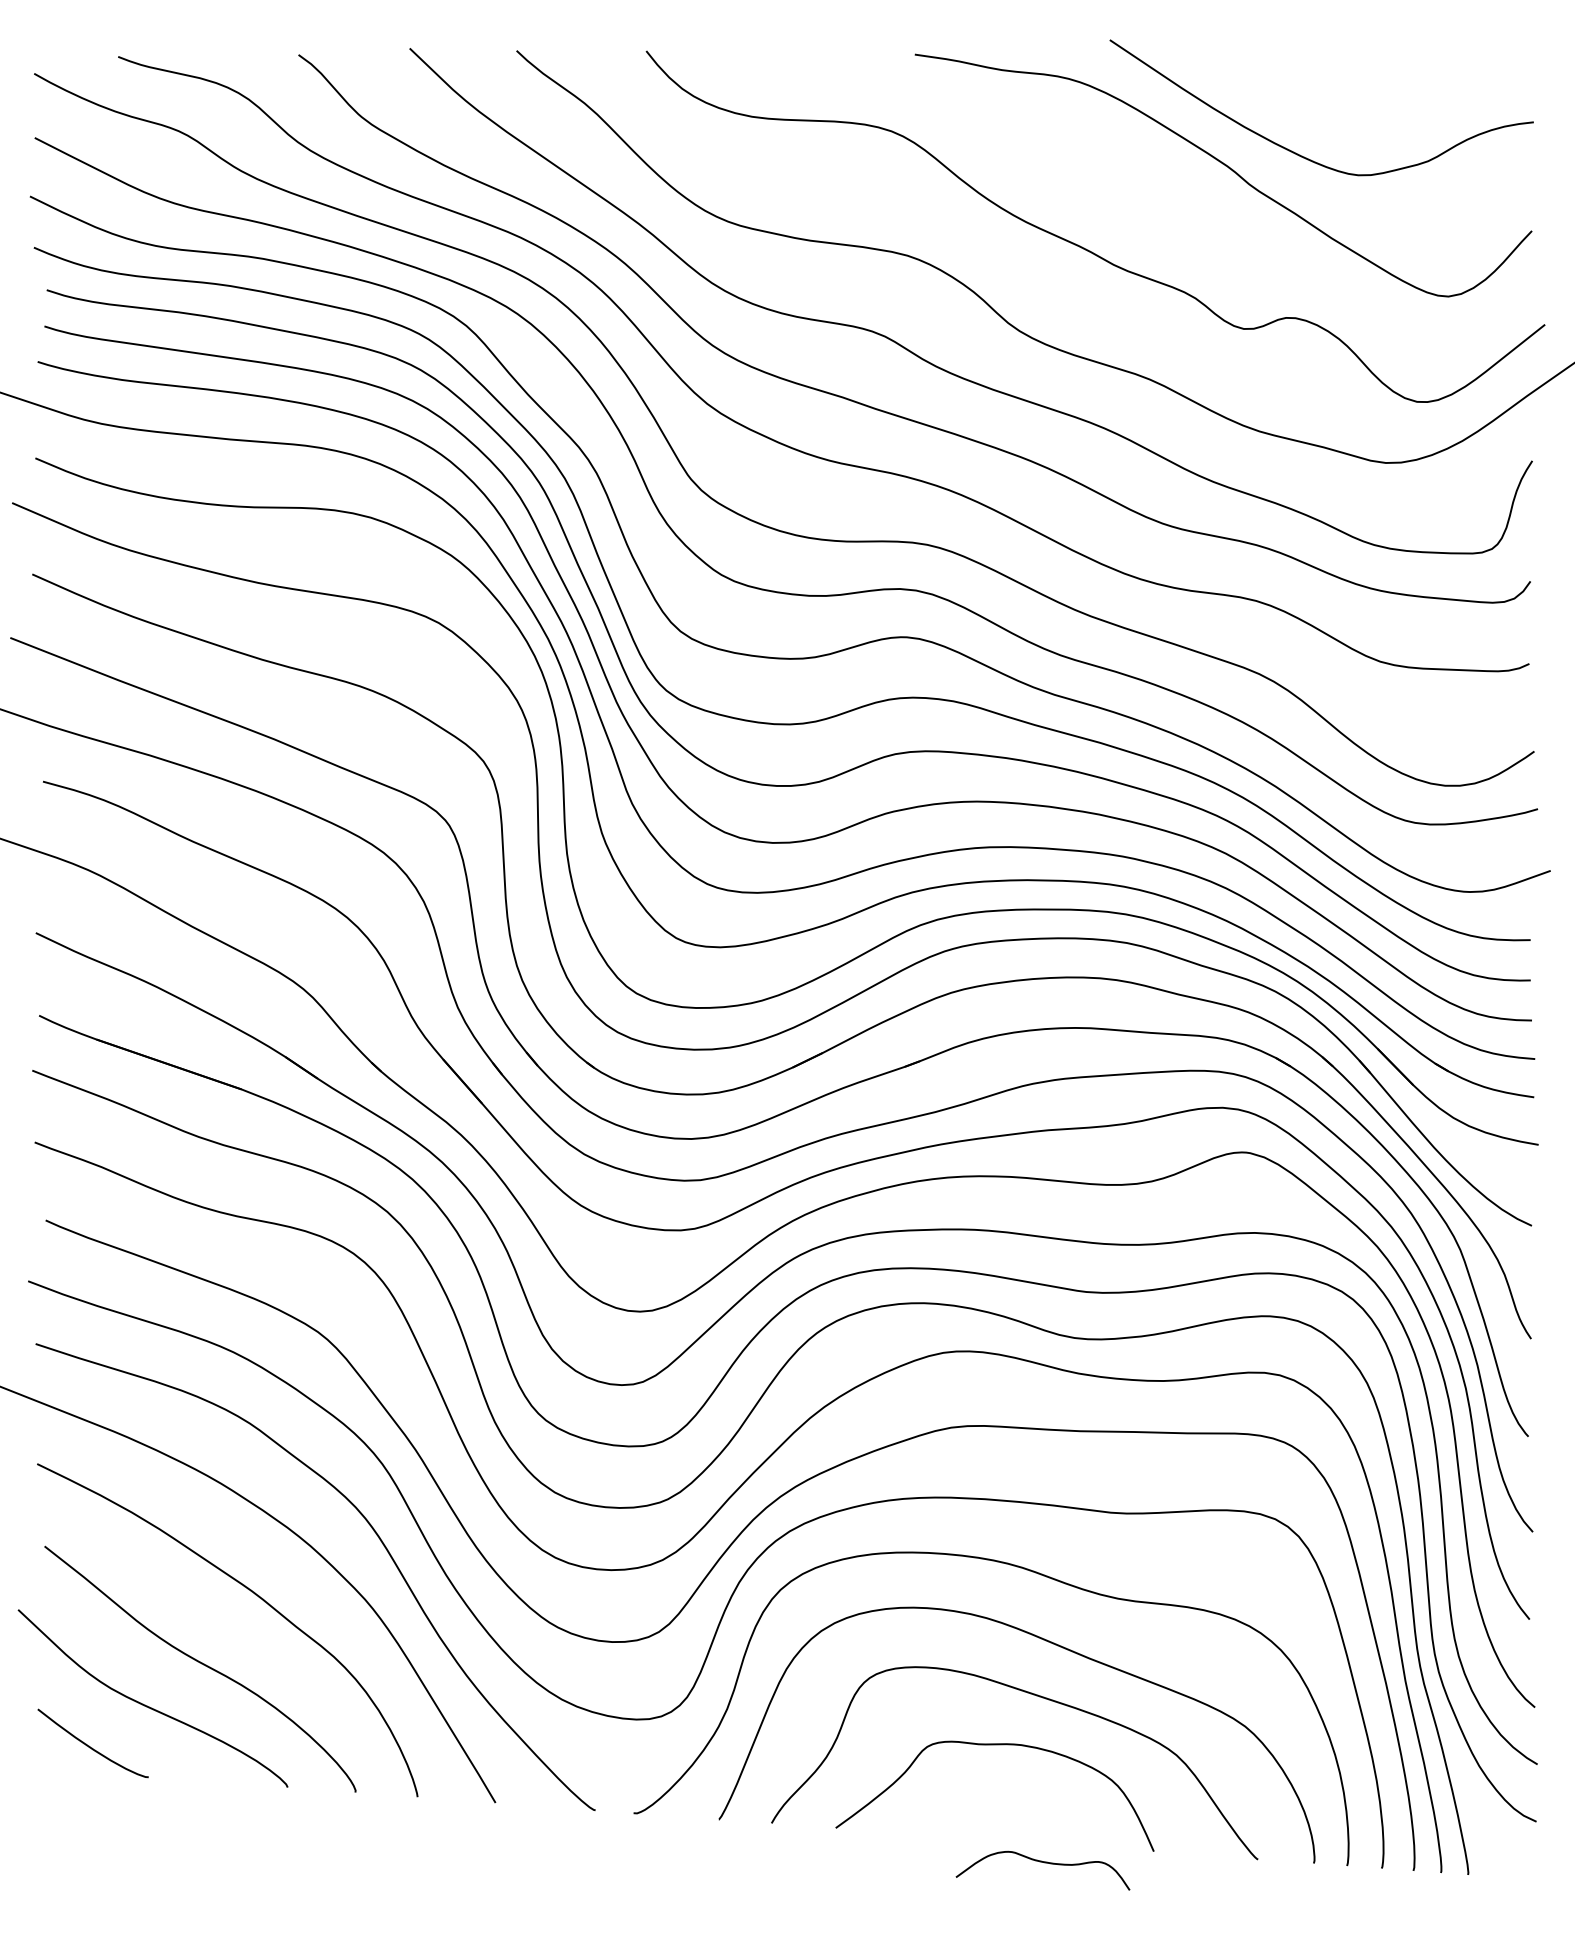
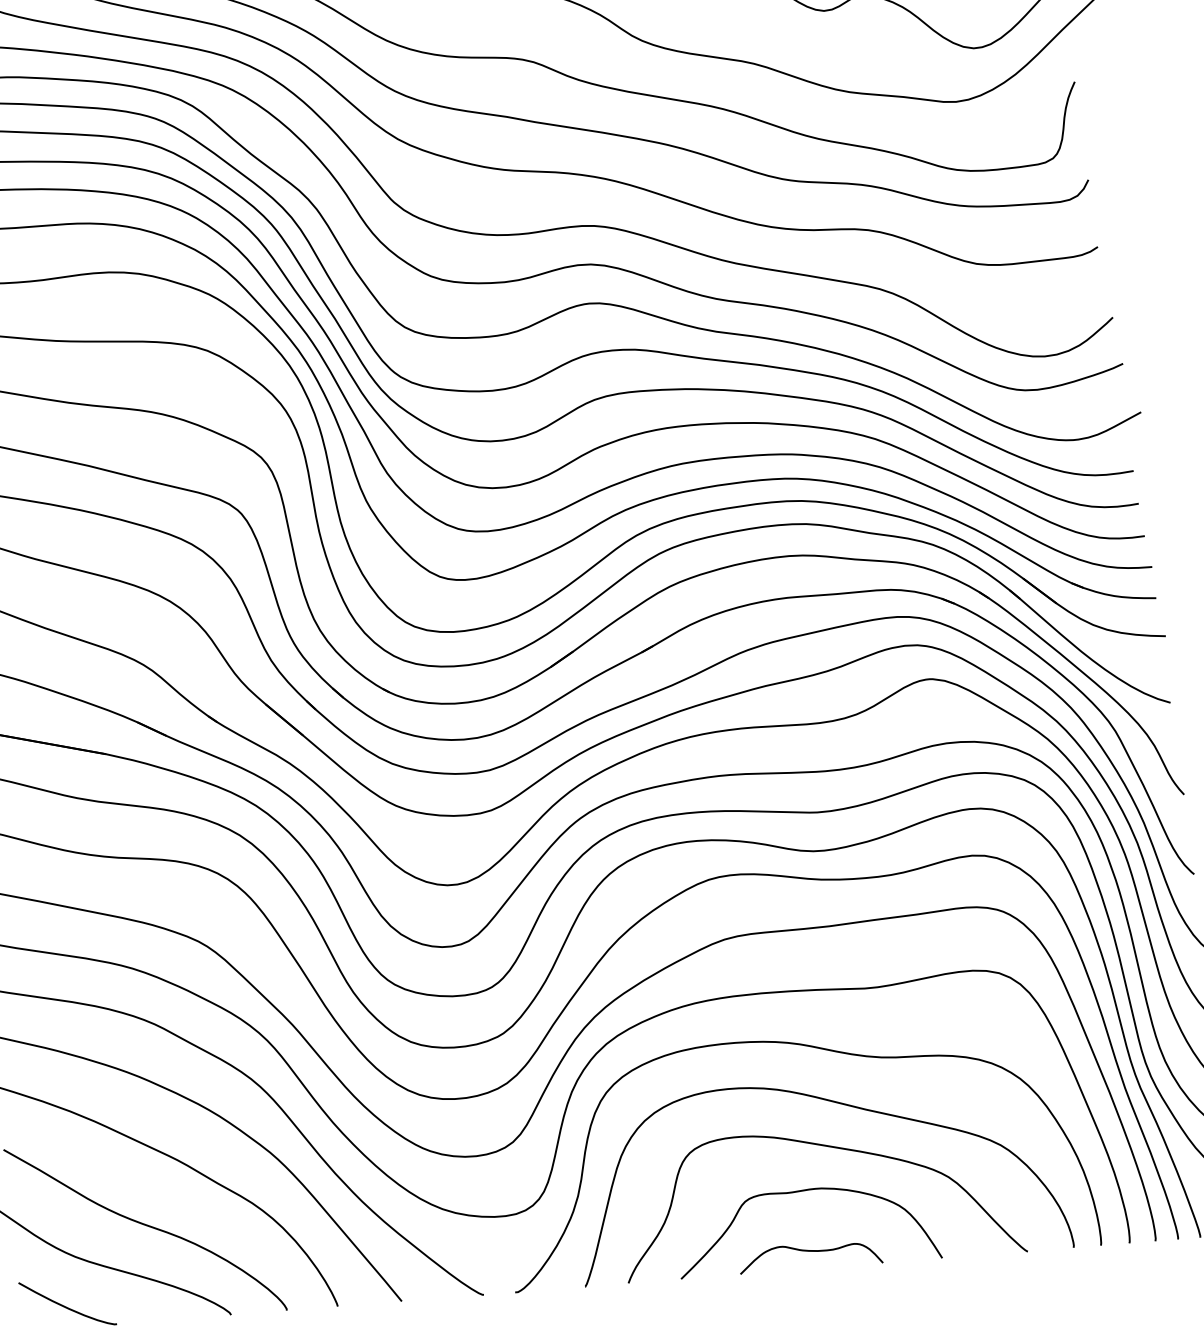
curve: (1044, 1863) -> (810, 1251), moved

